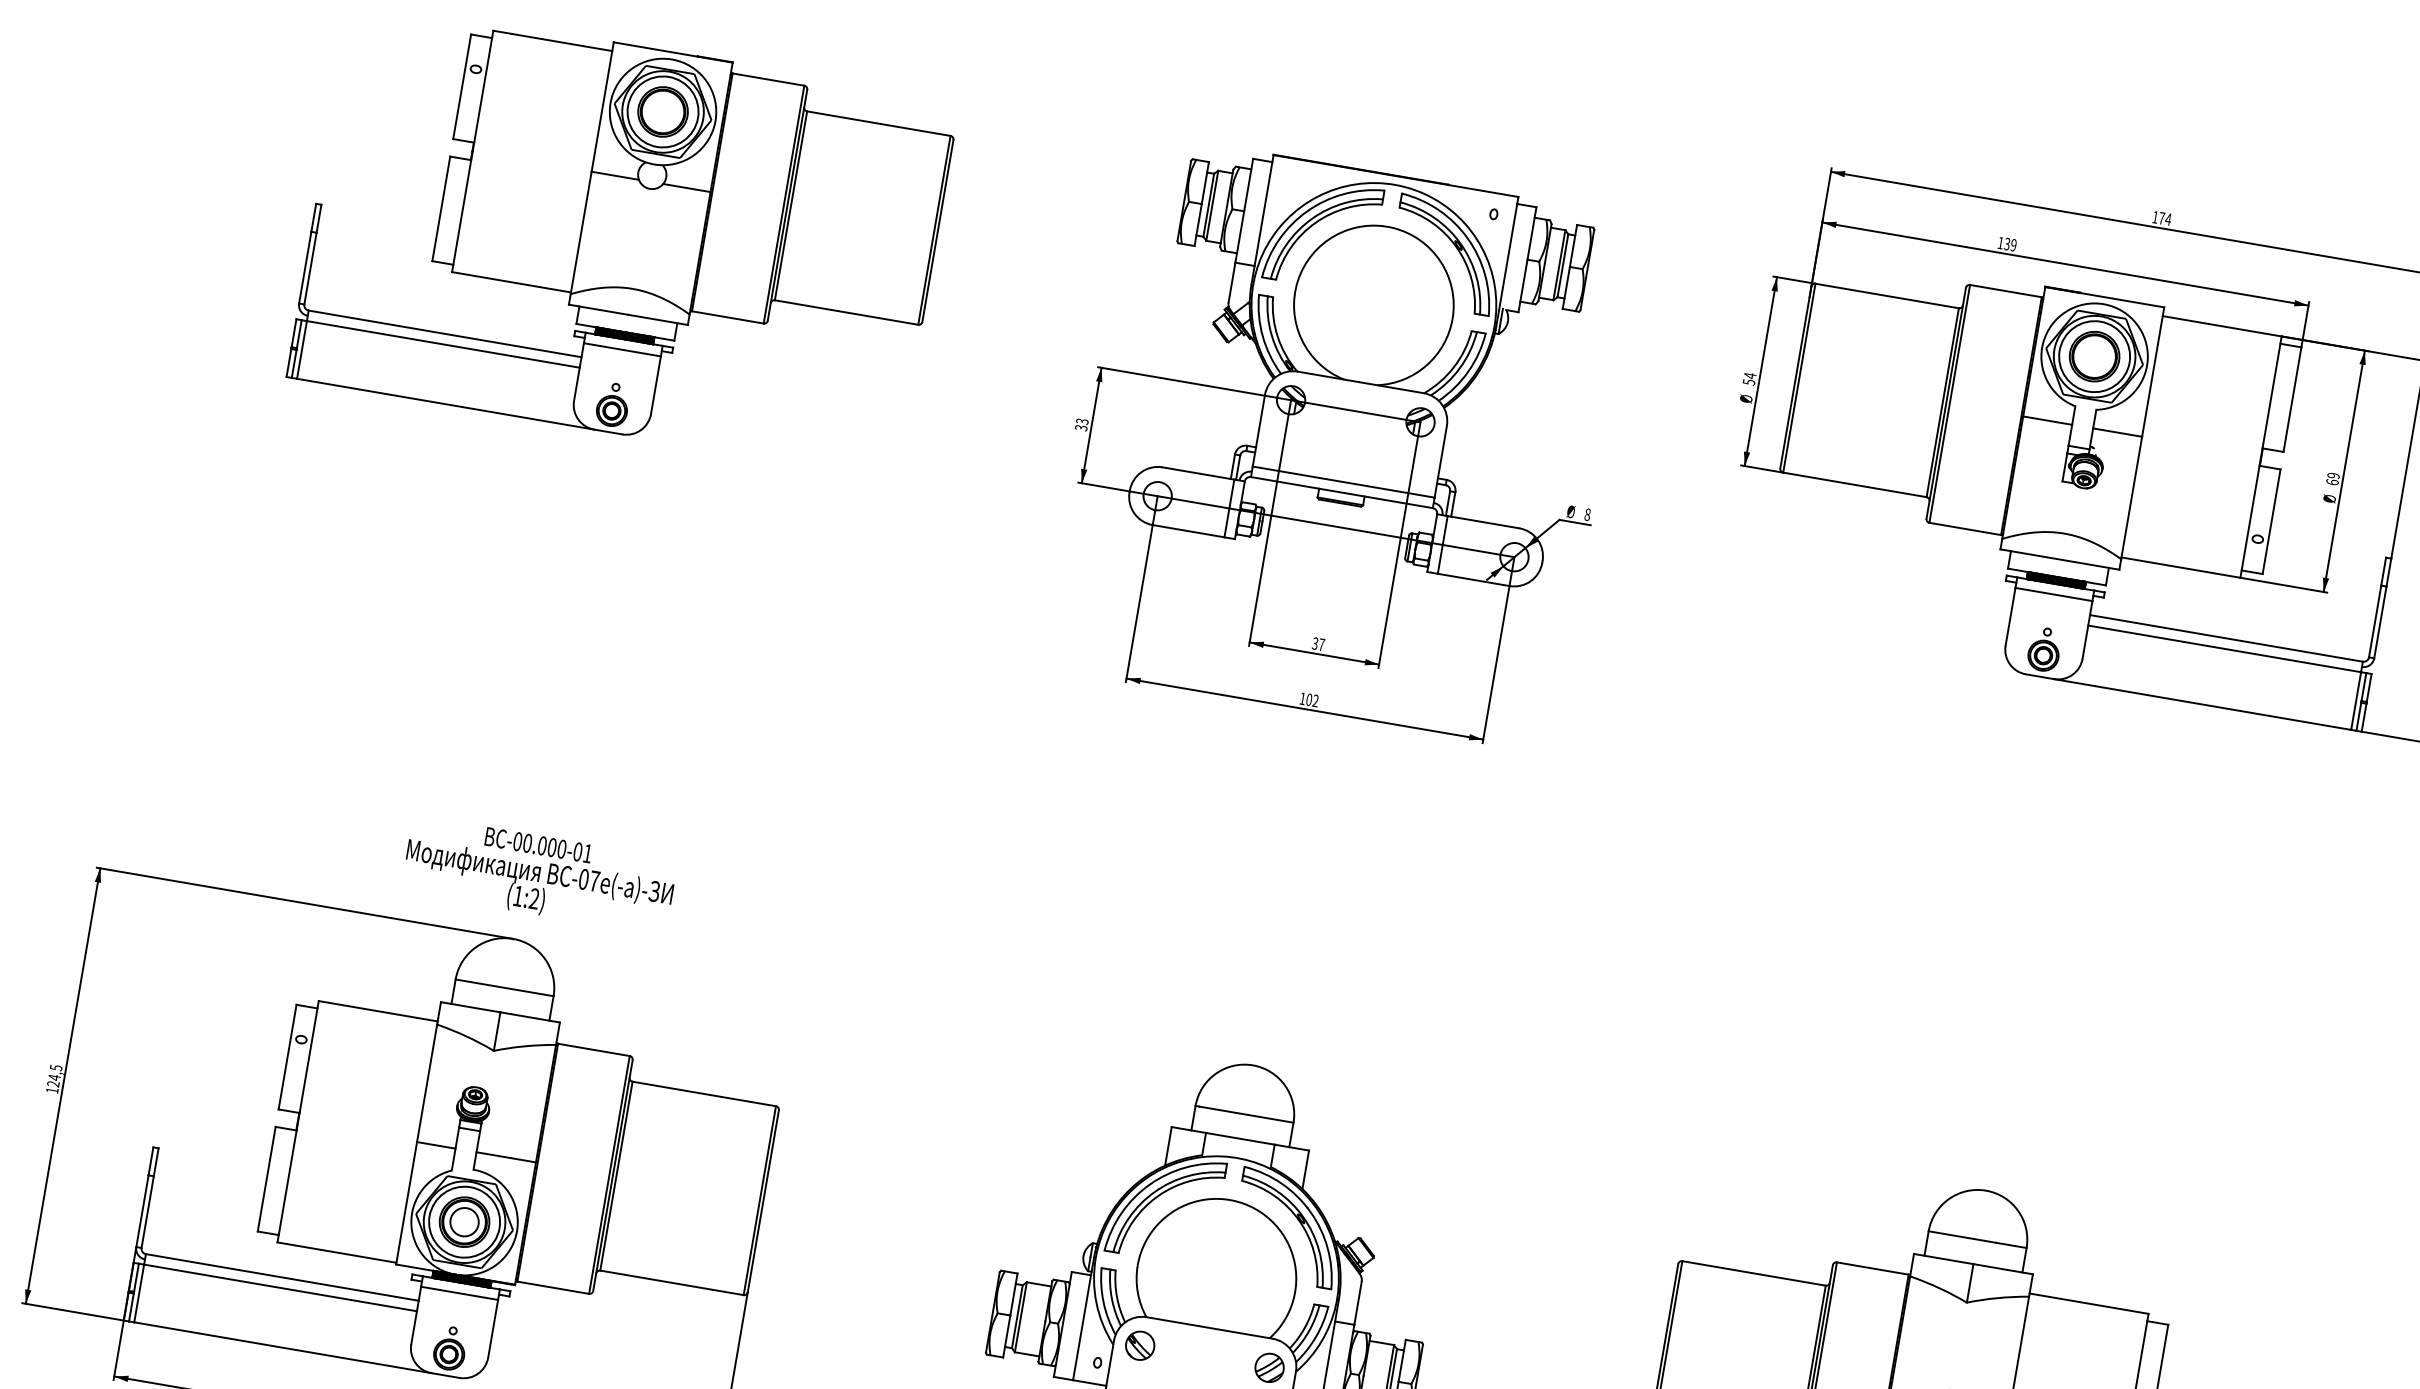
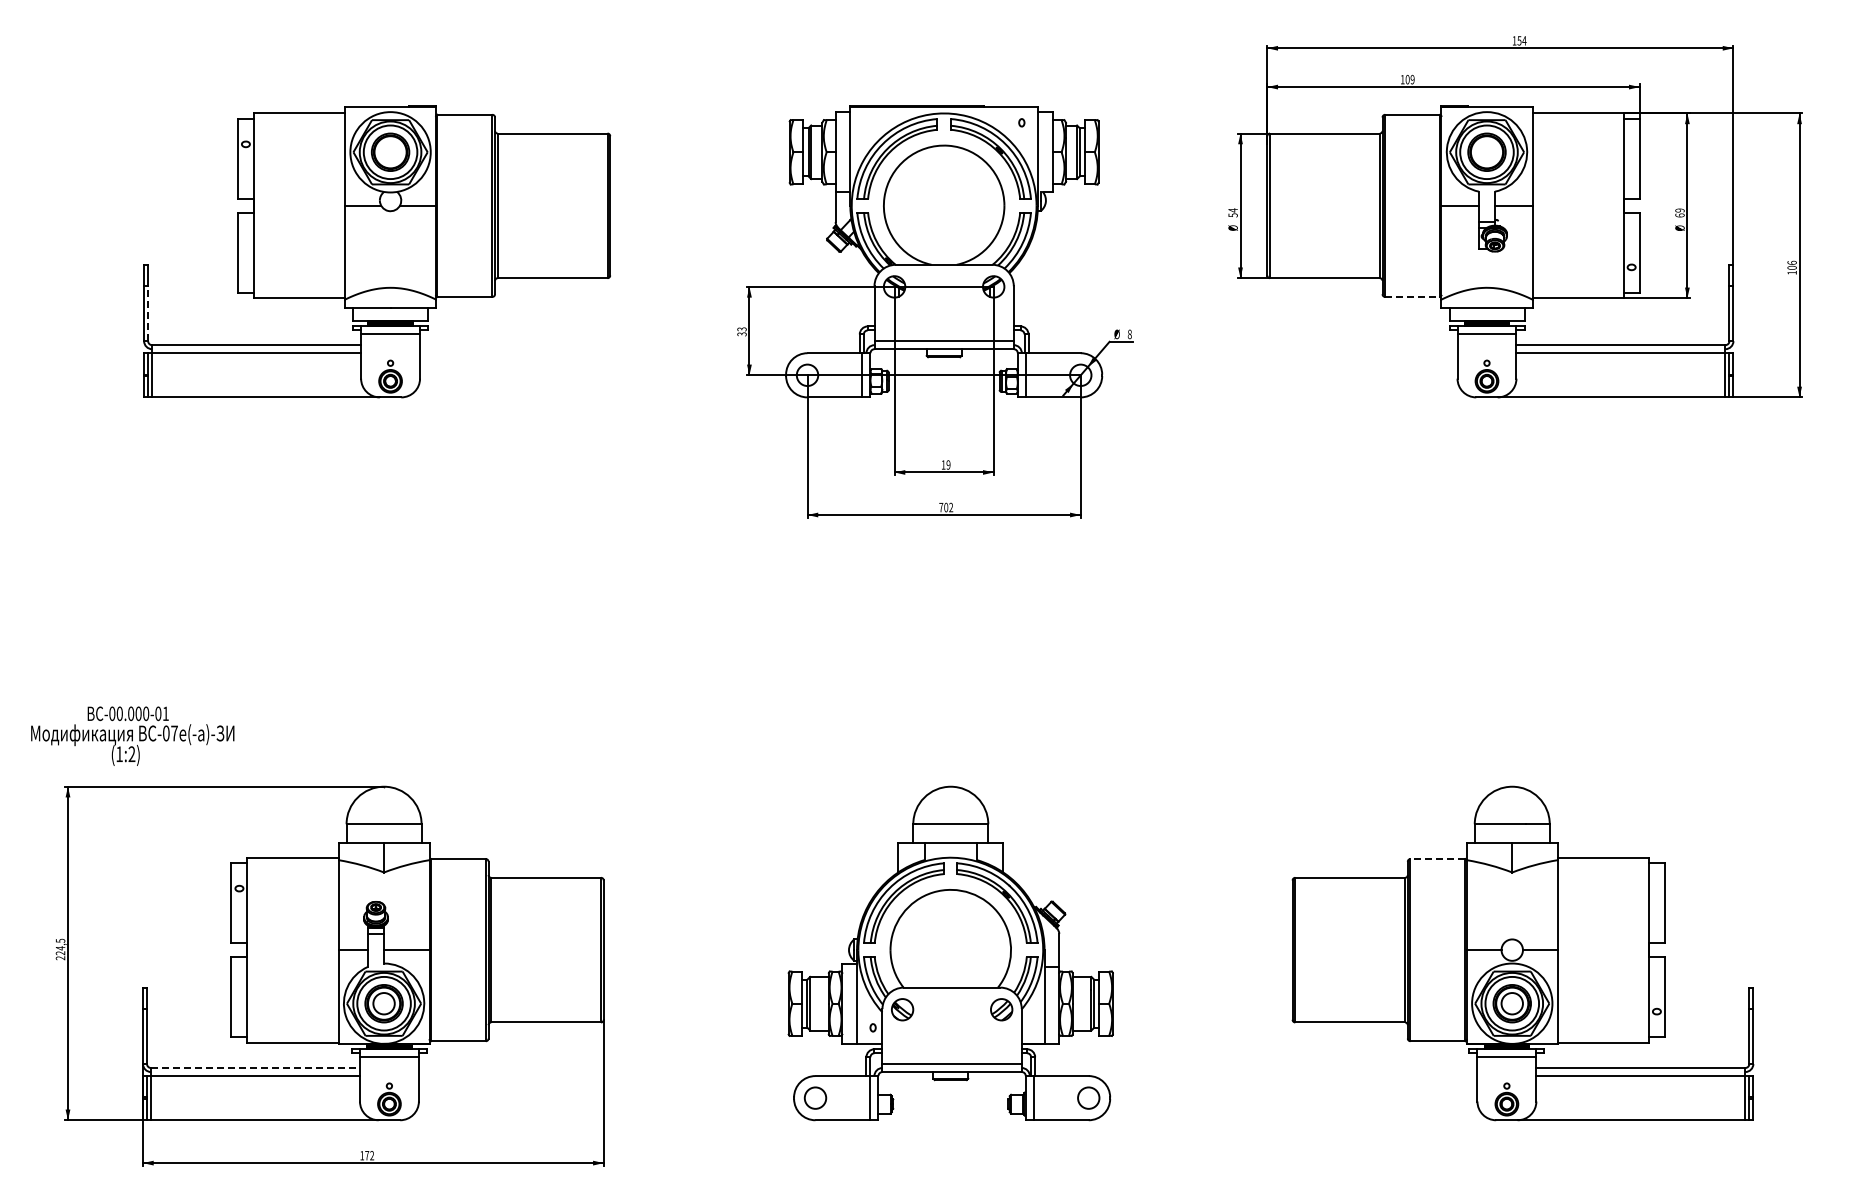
text: (2162, 217) -> (1519, 40), 174 -> 154
text: (2007, 243) -> (1407, 79), 139 -> 109
line: (311, 268) -> (148, 313), solid -> dashed
line: (1966, 528) -> (1413, 296), solid -> dashed
text: (1317, 643) -> (945, 464), 37 -> 19
text: (1303, 698) -> (941, 507), 102 -> 702
text: (539, 874) -> (132, 735), moved
text: (50, 1090) -> (59, 958), 124,5 -> 224,5
line: (1872, 1268) -> (1437, 859), solid -> dashed
line: (283, 1278) -> (256, 1068), solid -> dashed

